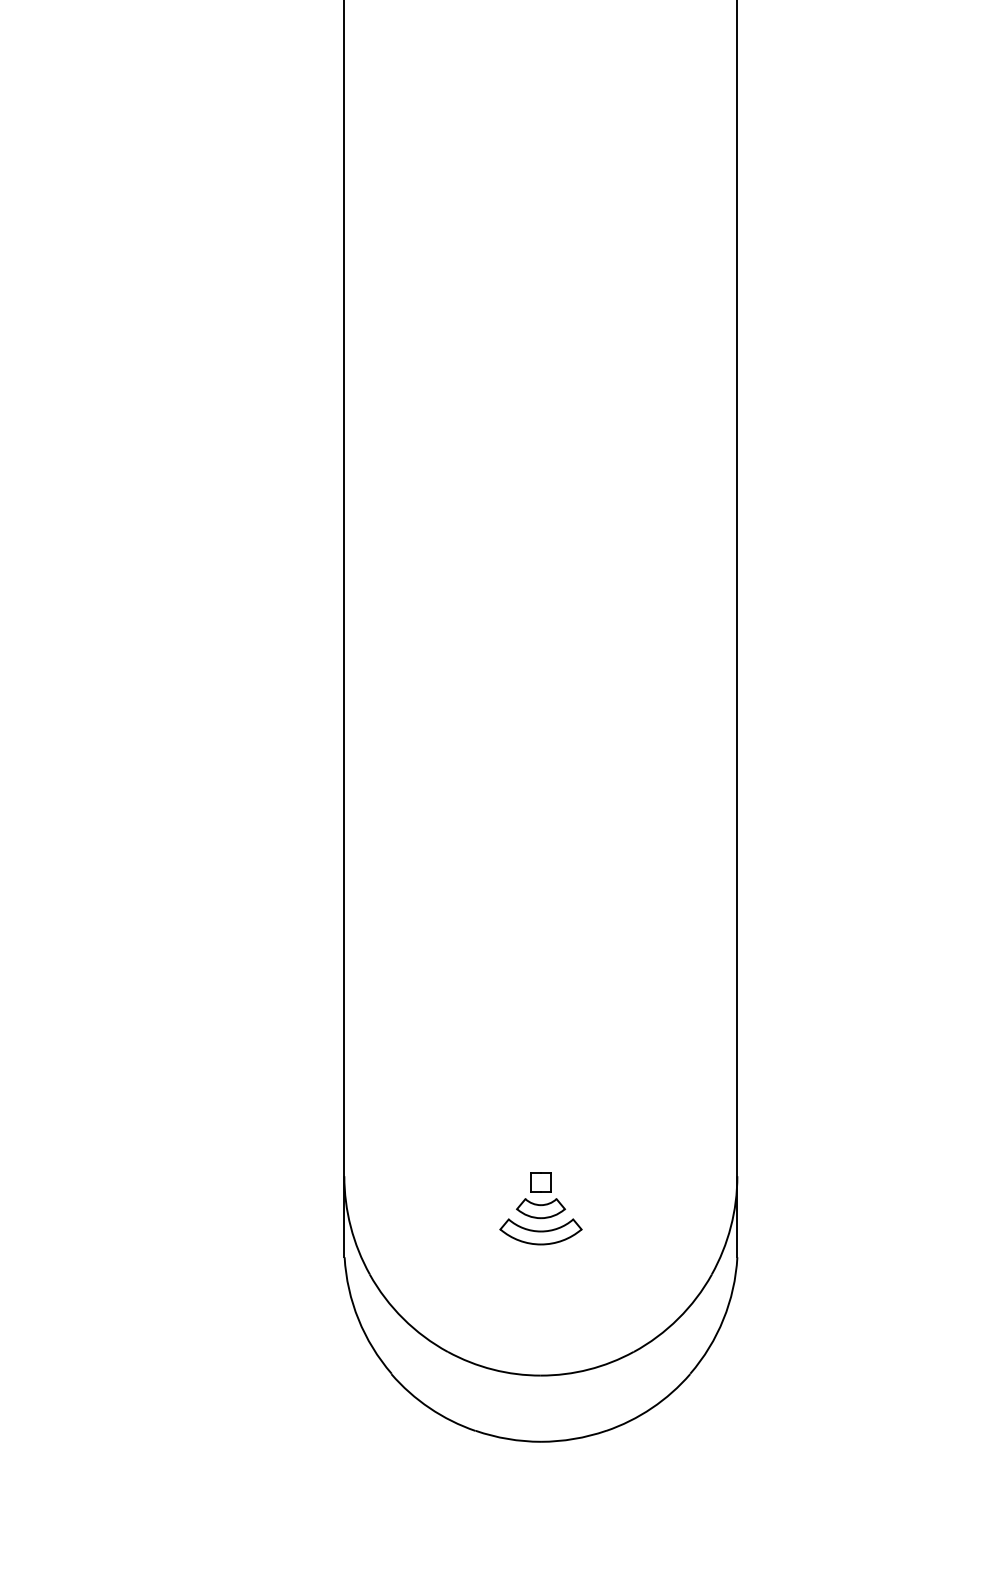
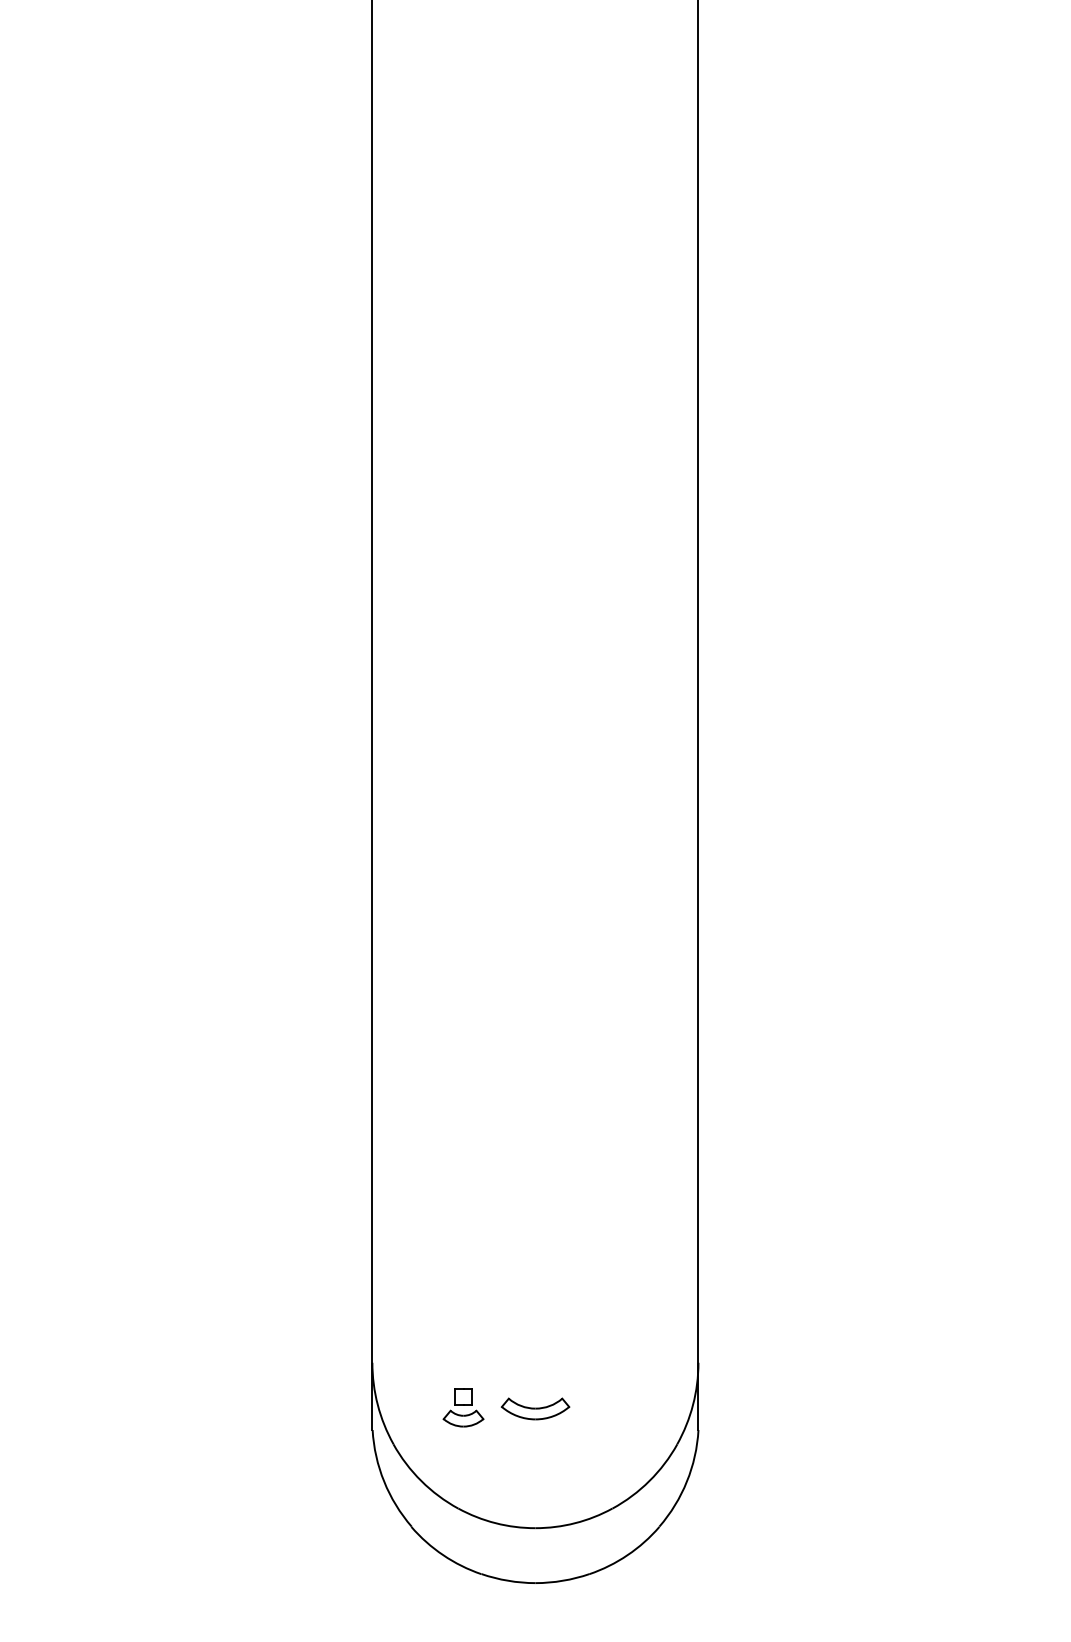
part: (540, 1195) -> (463, 1407), moved

